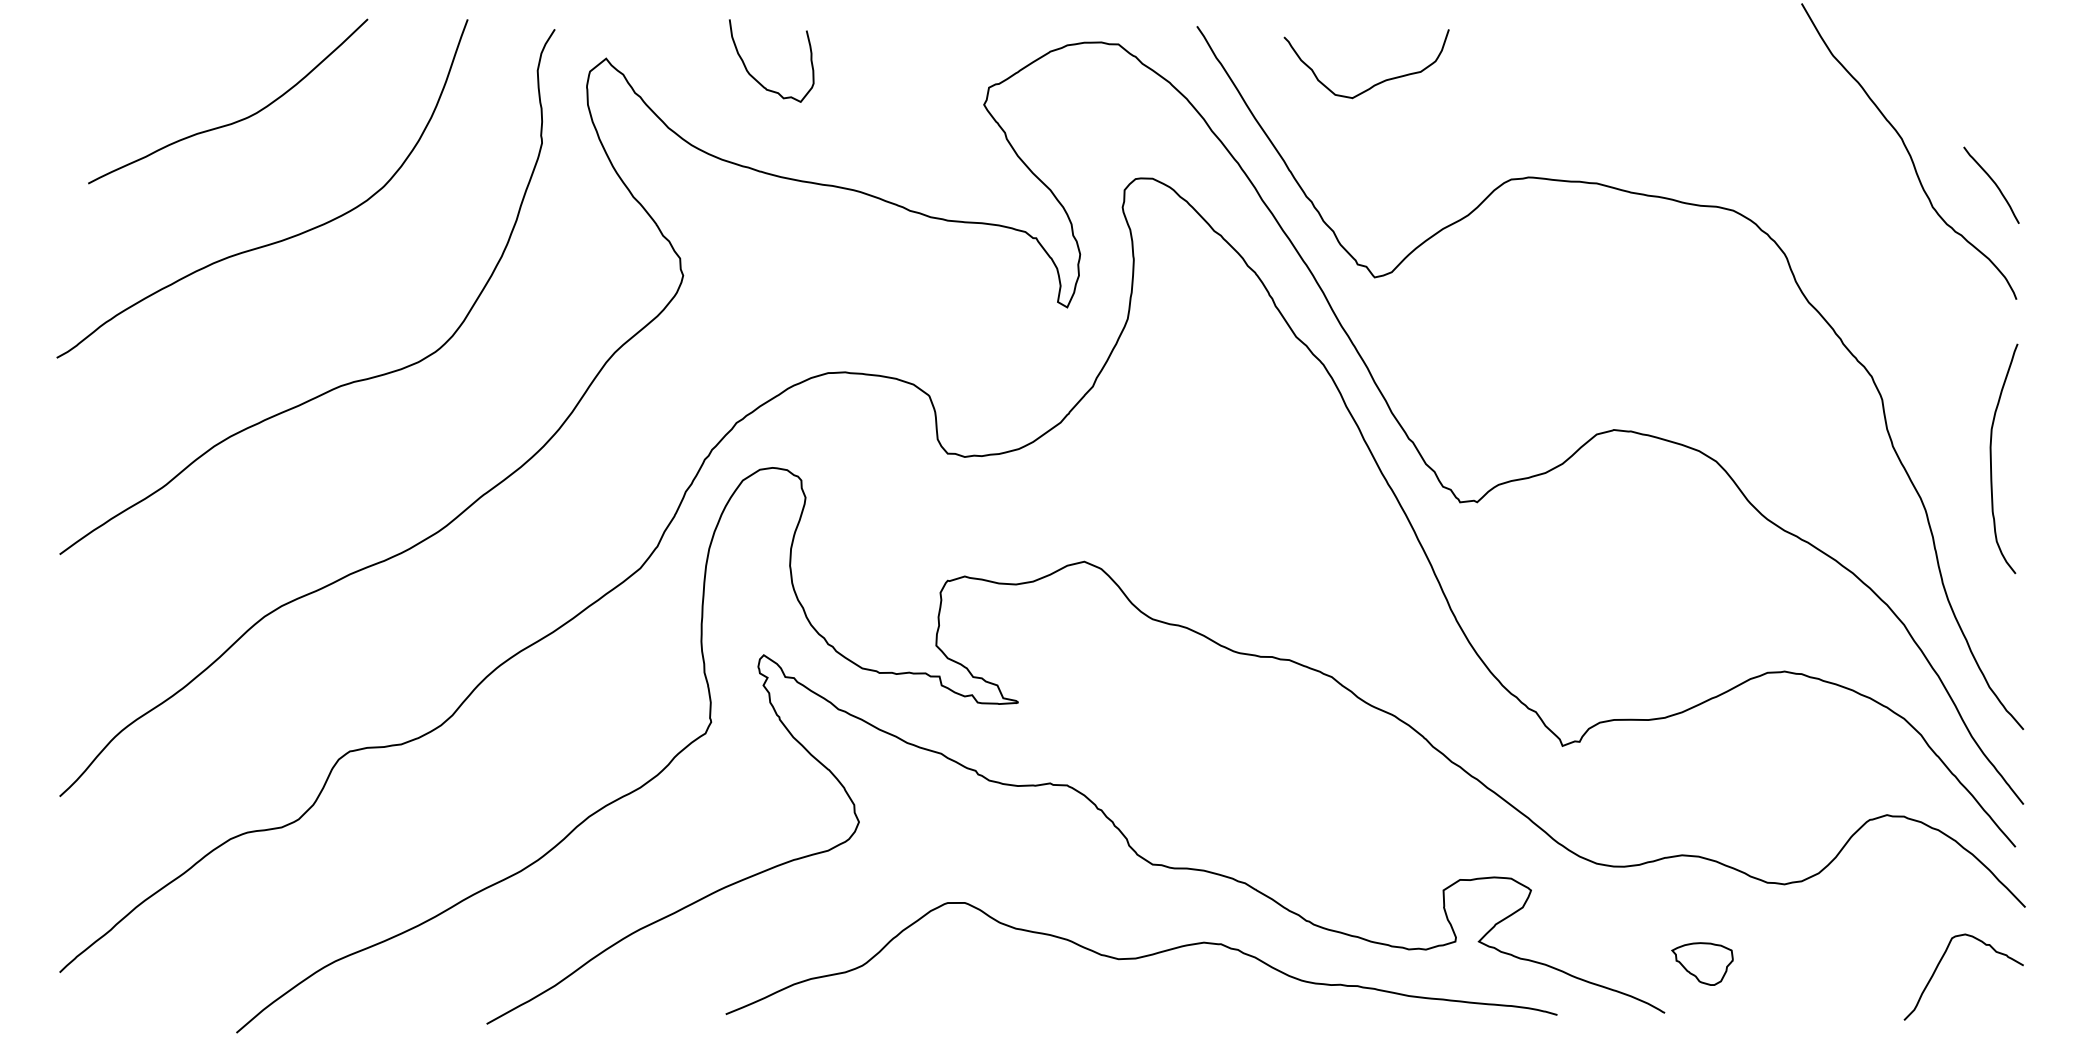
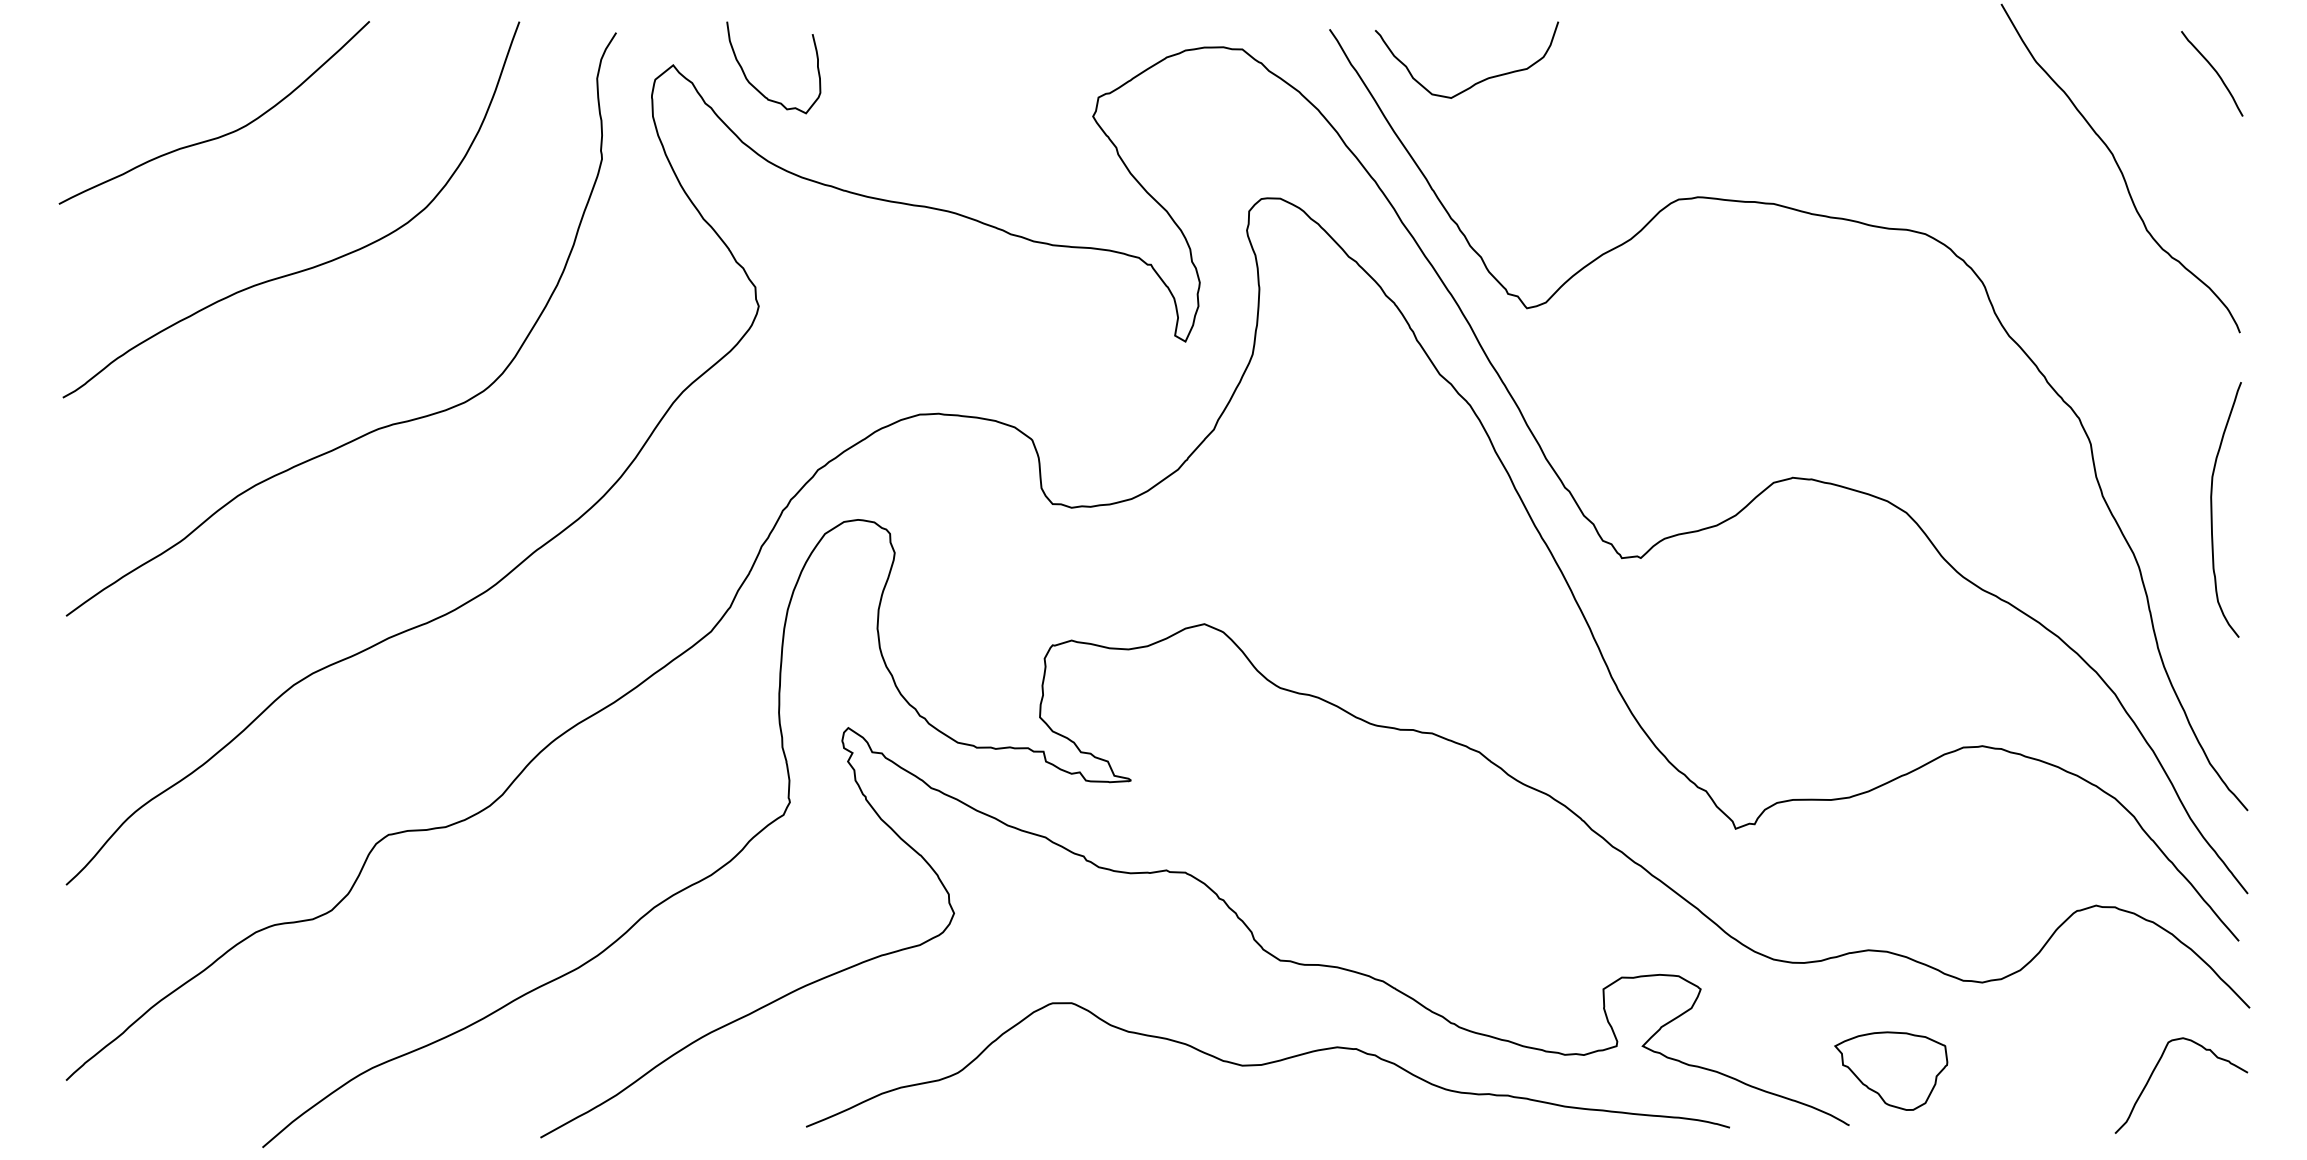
curve: (754, 77) -> (754, 86), moved
curve: (1376, 83) -> (1477, 81), moved
curve: (234, 121) -> (221, 135), moved
curve: (1993, 182) -> (2214, 70), moved
part: (1702, 963) -> (1891, 1070), size x1.67

